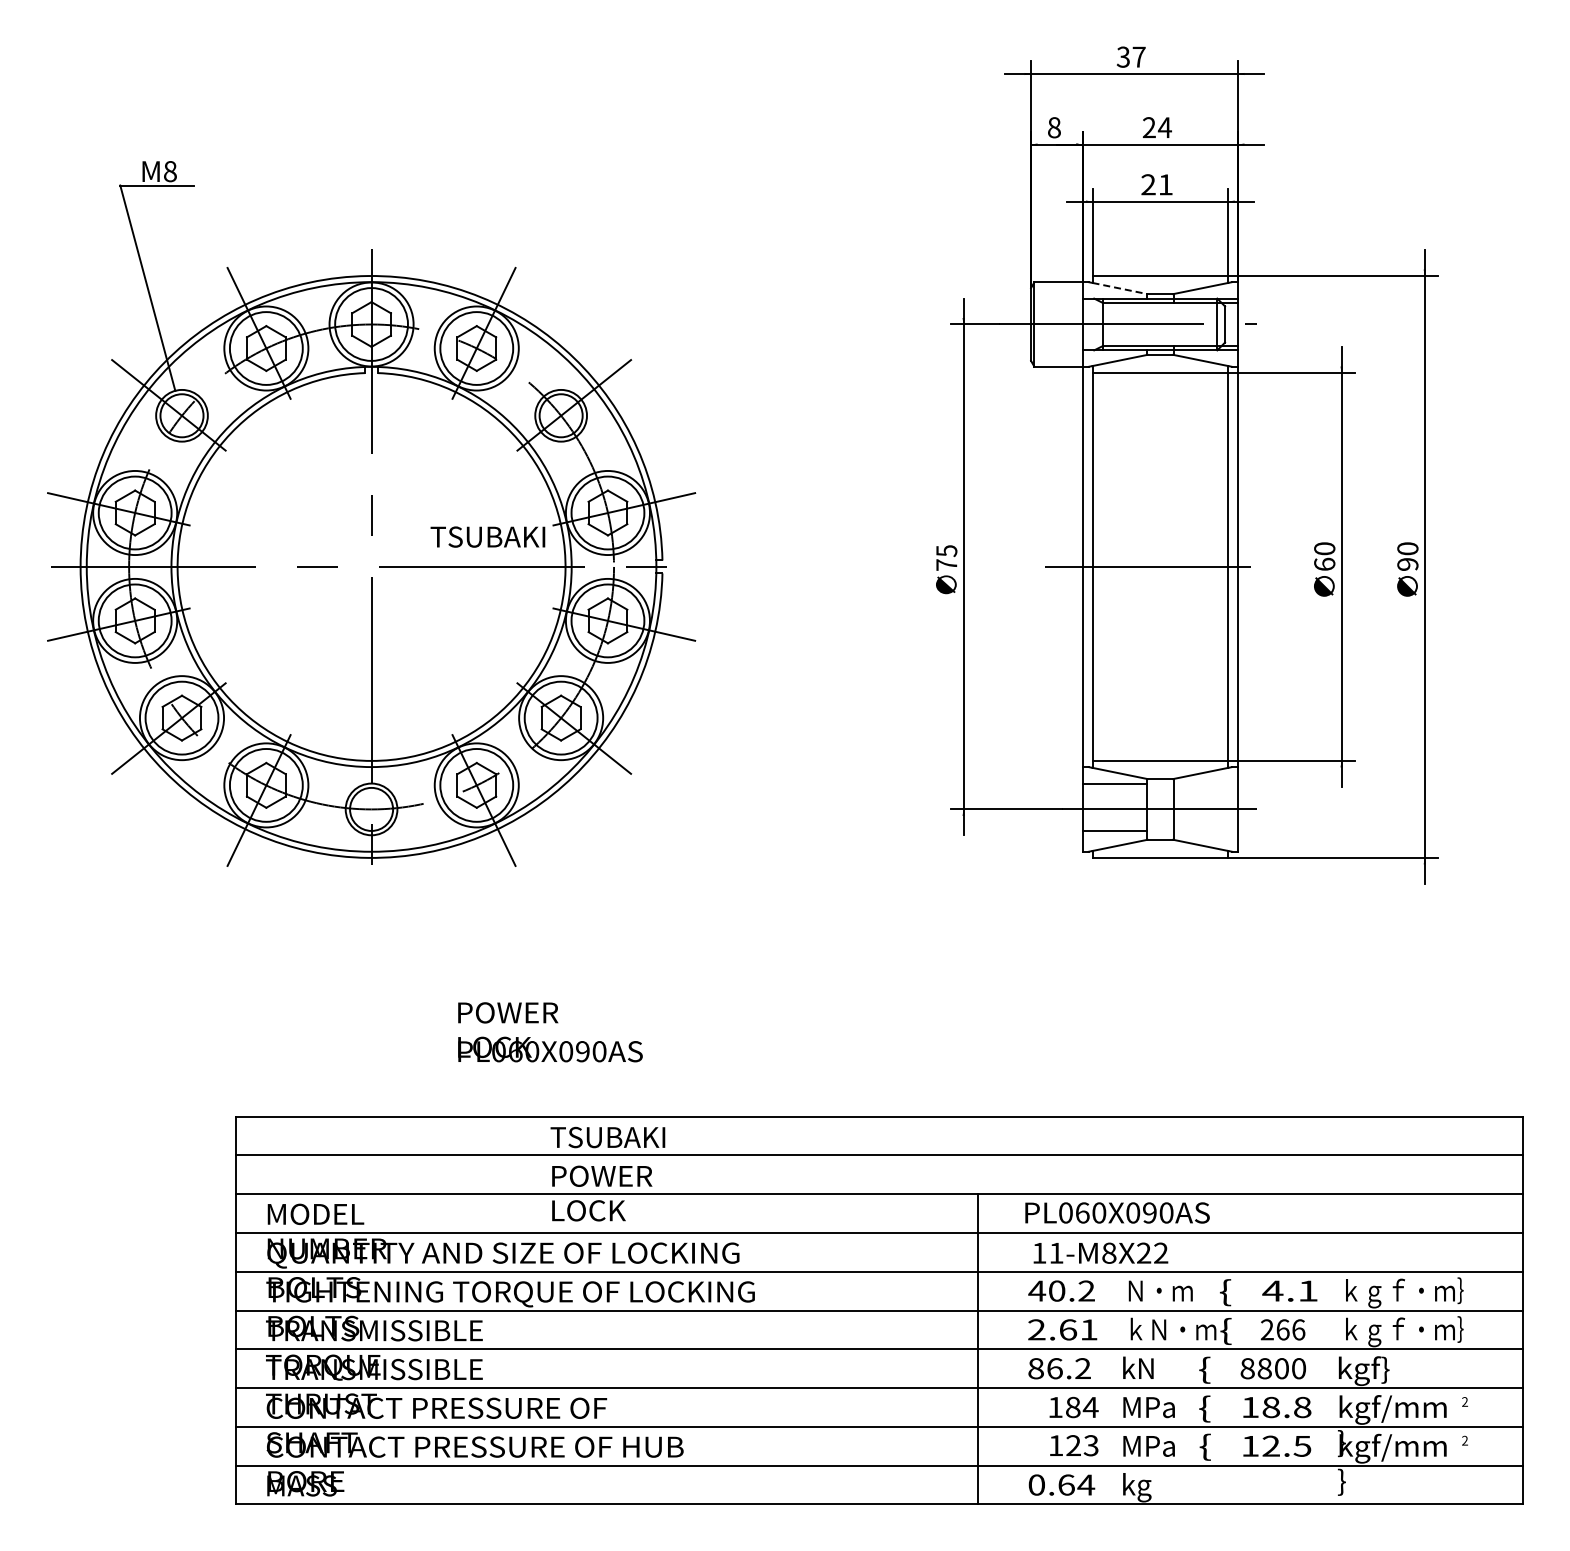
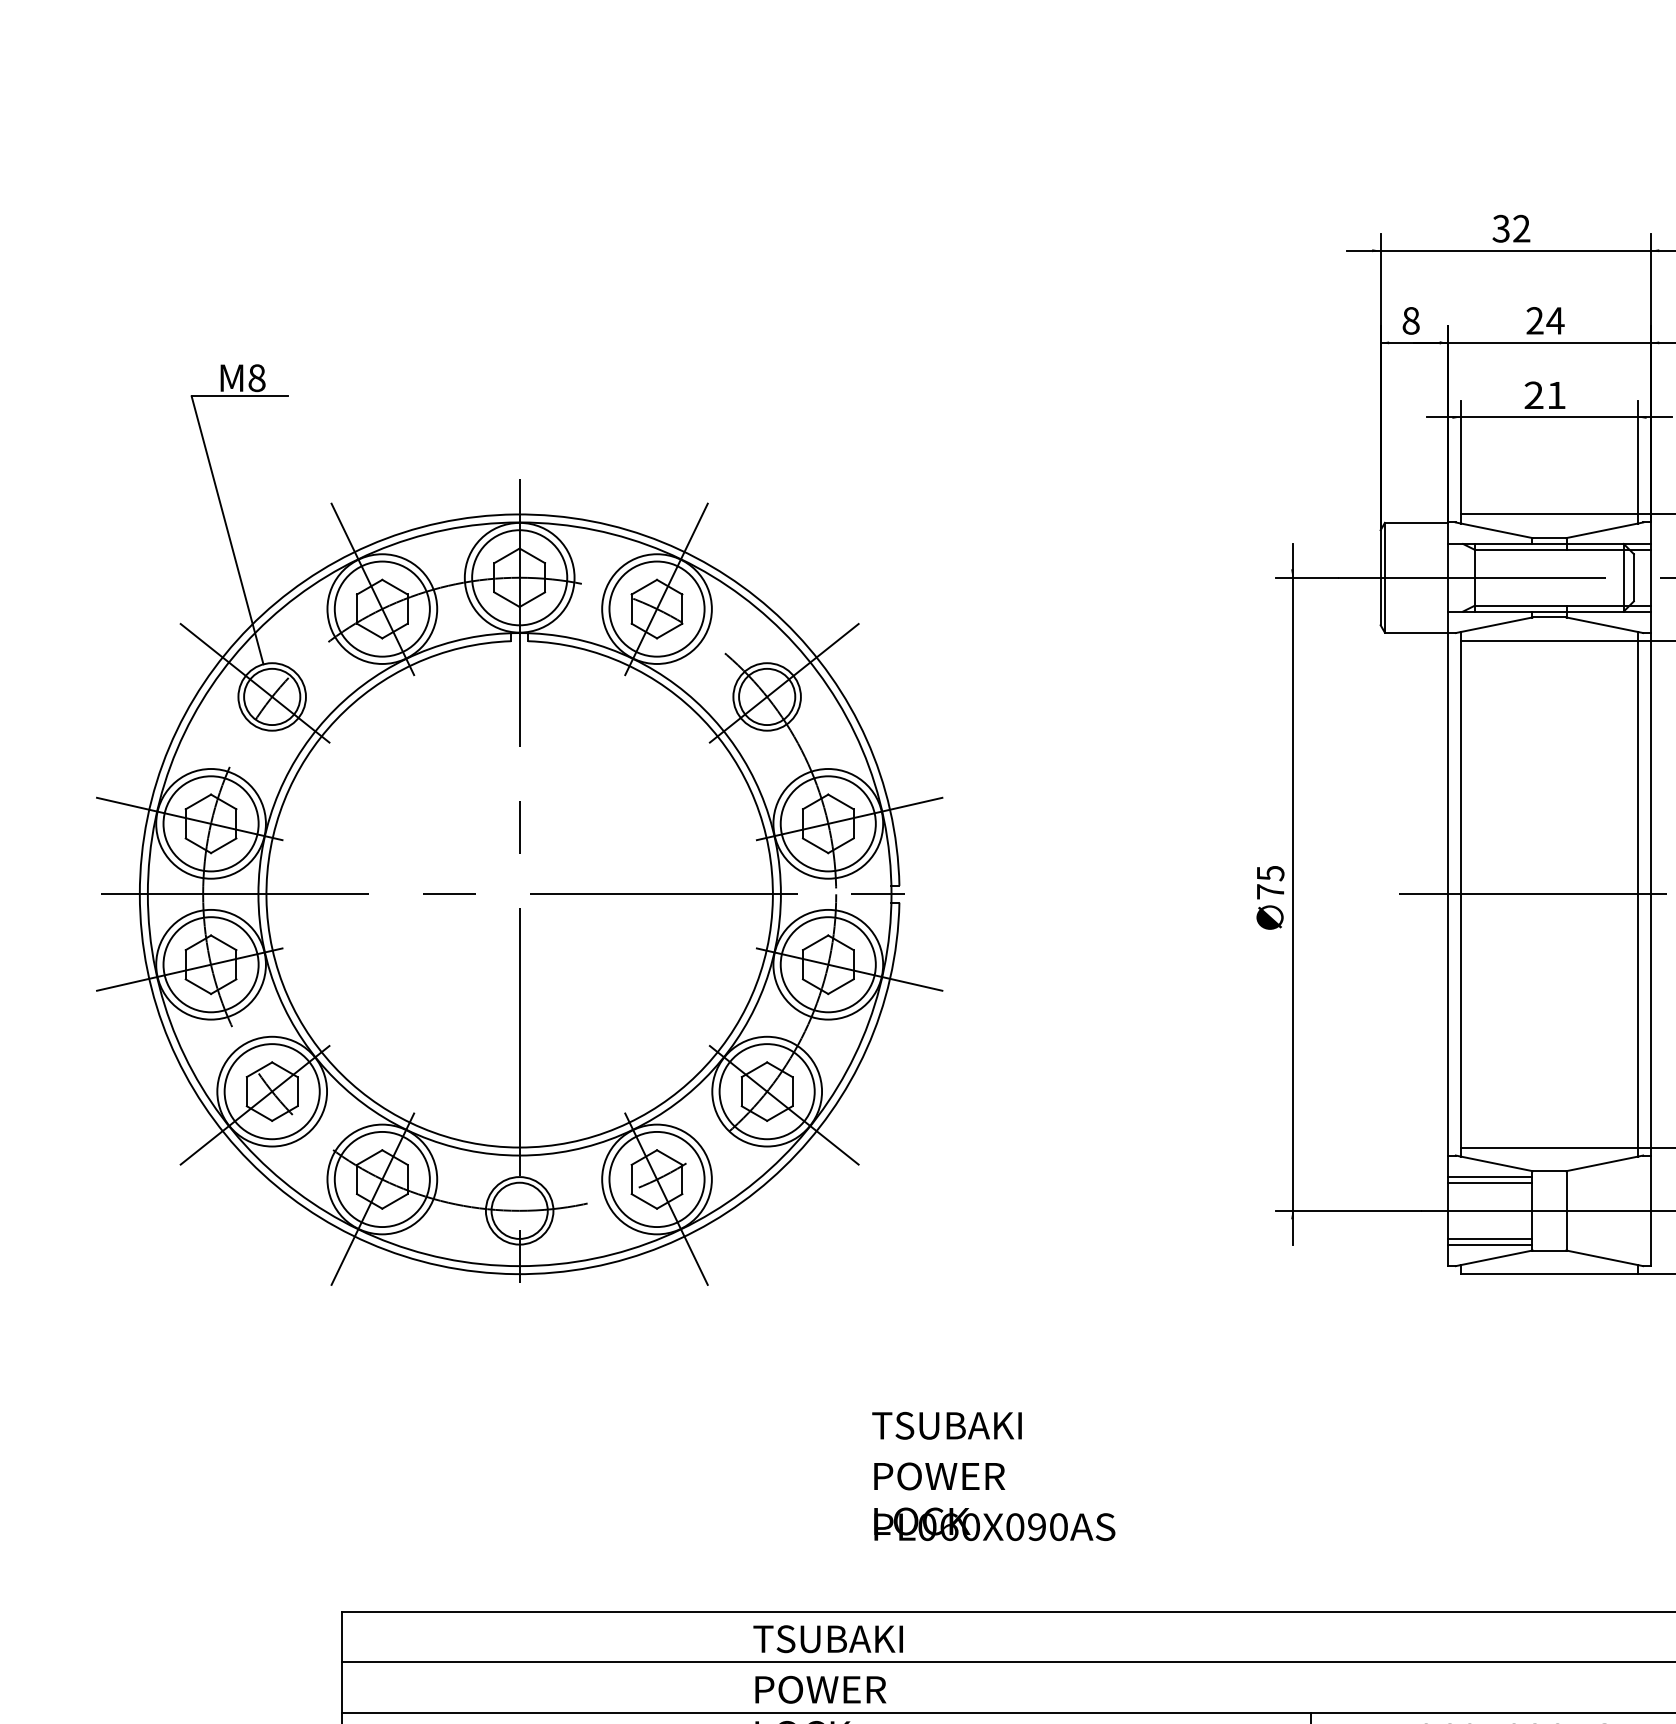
text: (1138, 56) -> (1520, 227), 37 -> 32
line: (1120, 288) -> (1497, 530), dashed -> solid
text: (487, 536) -> (946, 1425), moved
line: (1114, 787) -> (1489, 1182), added
line: (1114, 835) -> (1489, 1244), added
text: (550, 1032) -> (994, 1502), moved

